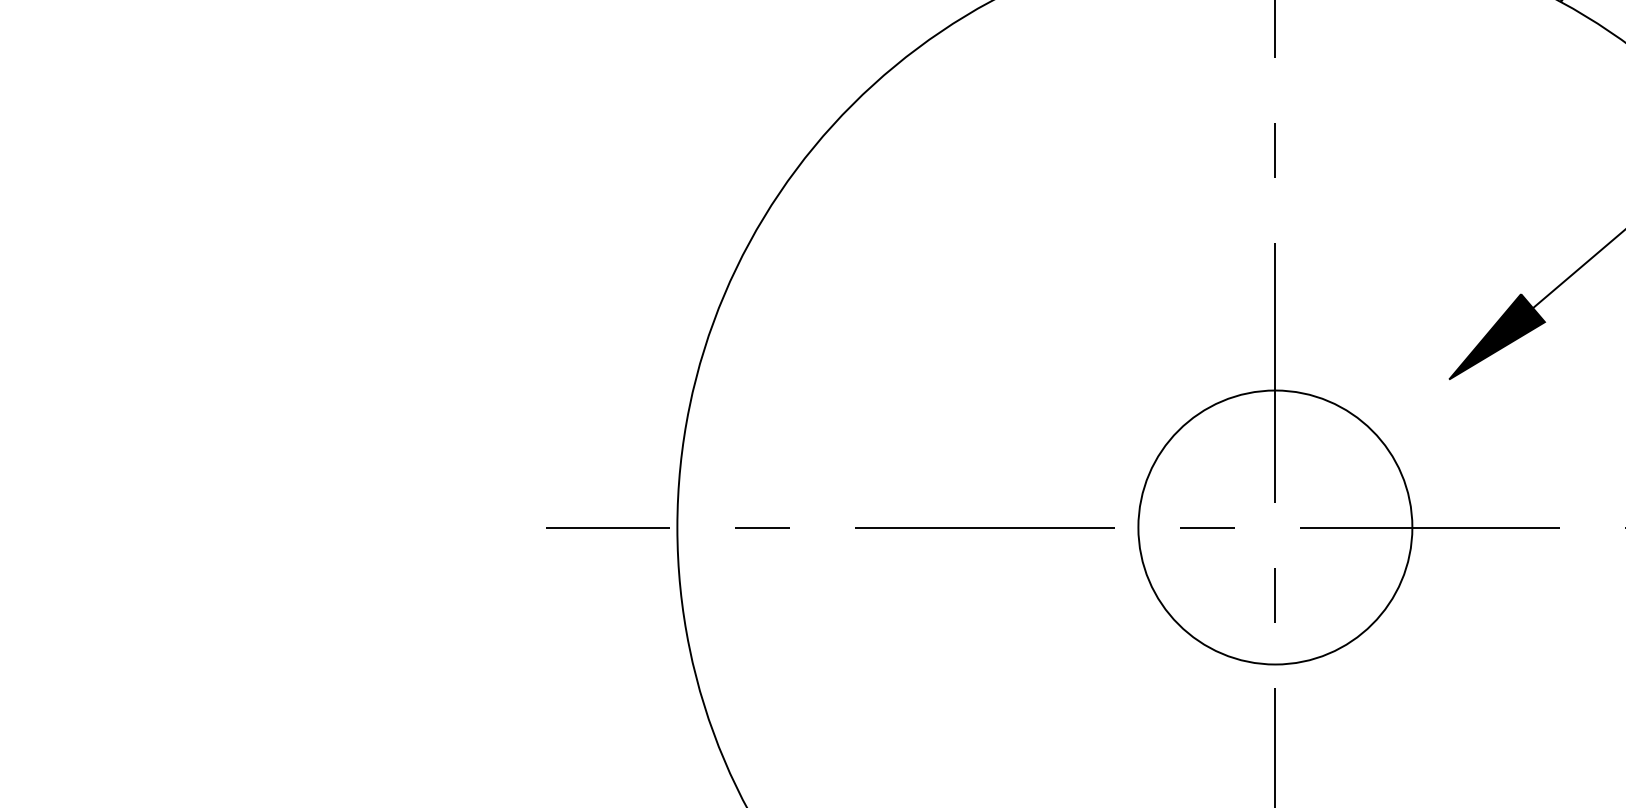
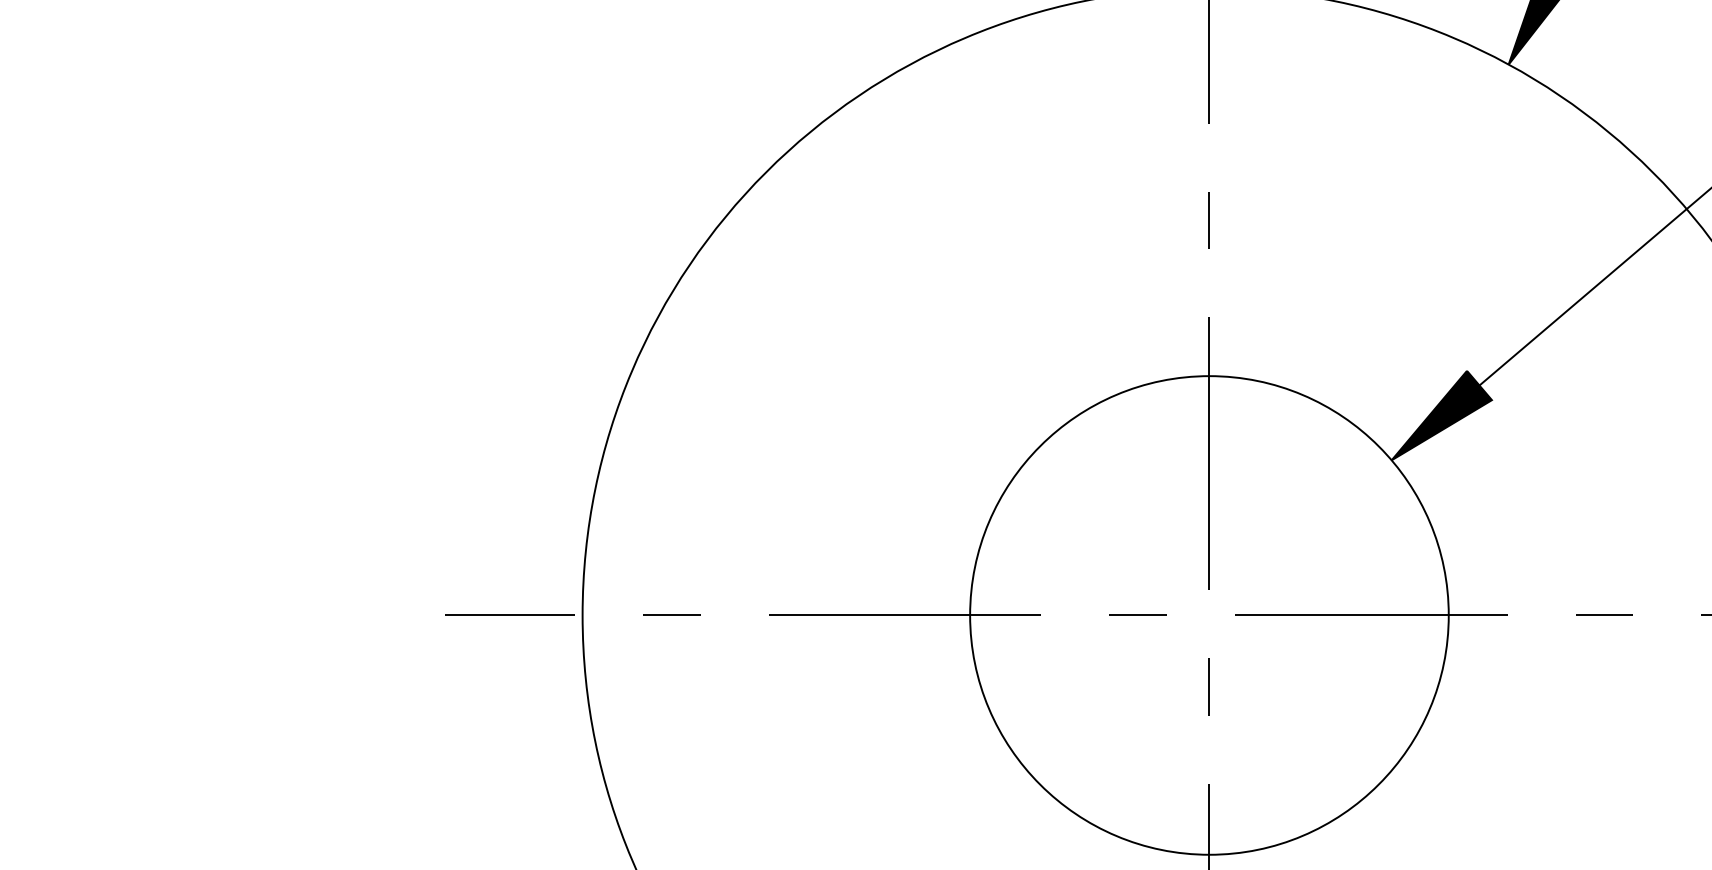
circle: (1275, 527) -> (1209, 615), size x1.67

